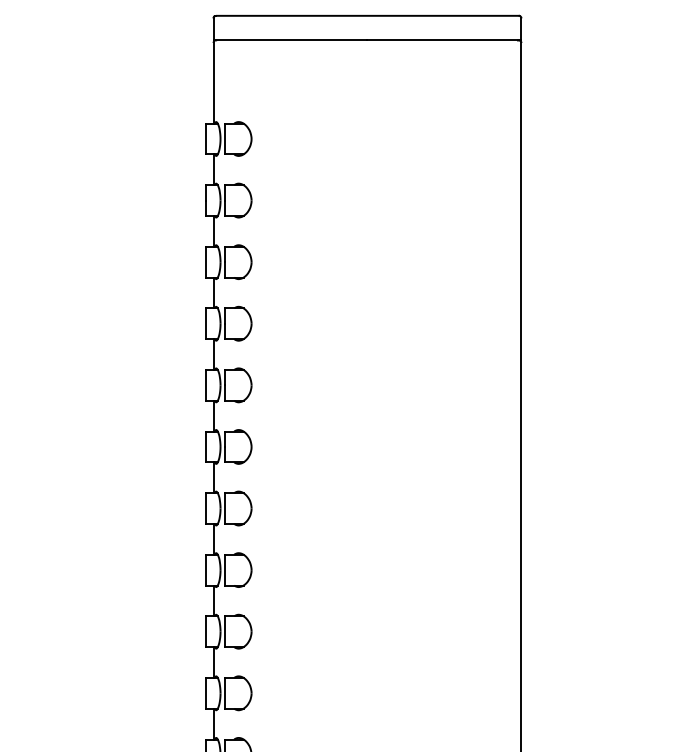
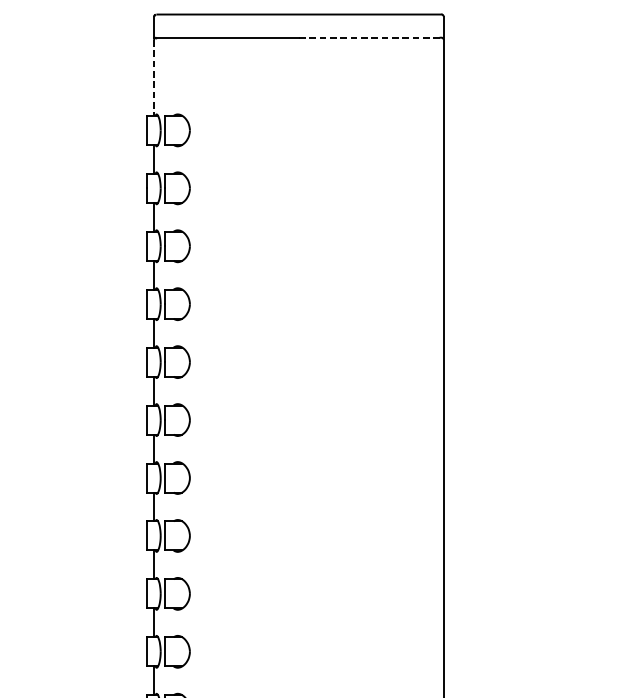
line: (444, 40) -> (371, 37), solid -> dashed
line: (213, 83) -> (154, 78), solid -> dashed

